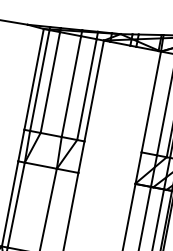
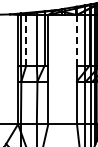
line: (51, 80) -> (26, 39), solid -> dashed
line: (152, 100) -> (77, 39), solid -> dashed

